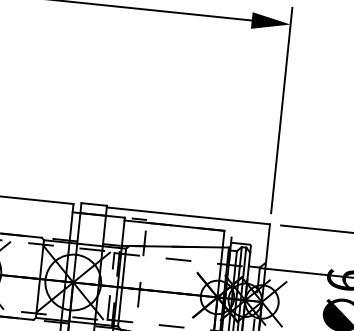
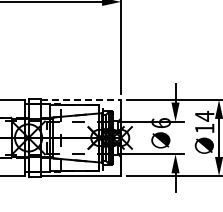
line: (189, 215) -> (81, 99), solid -> dashed

